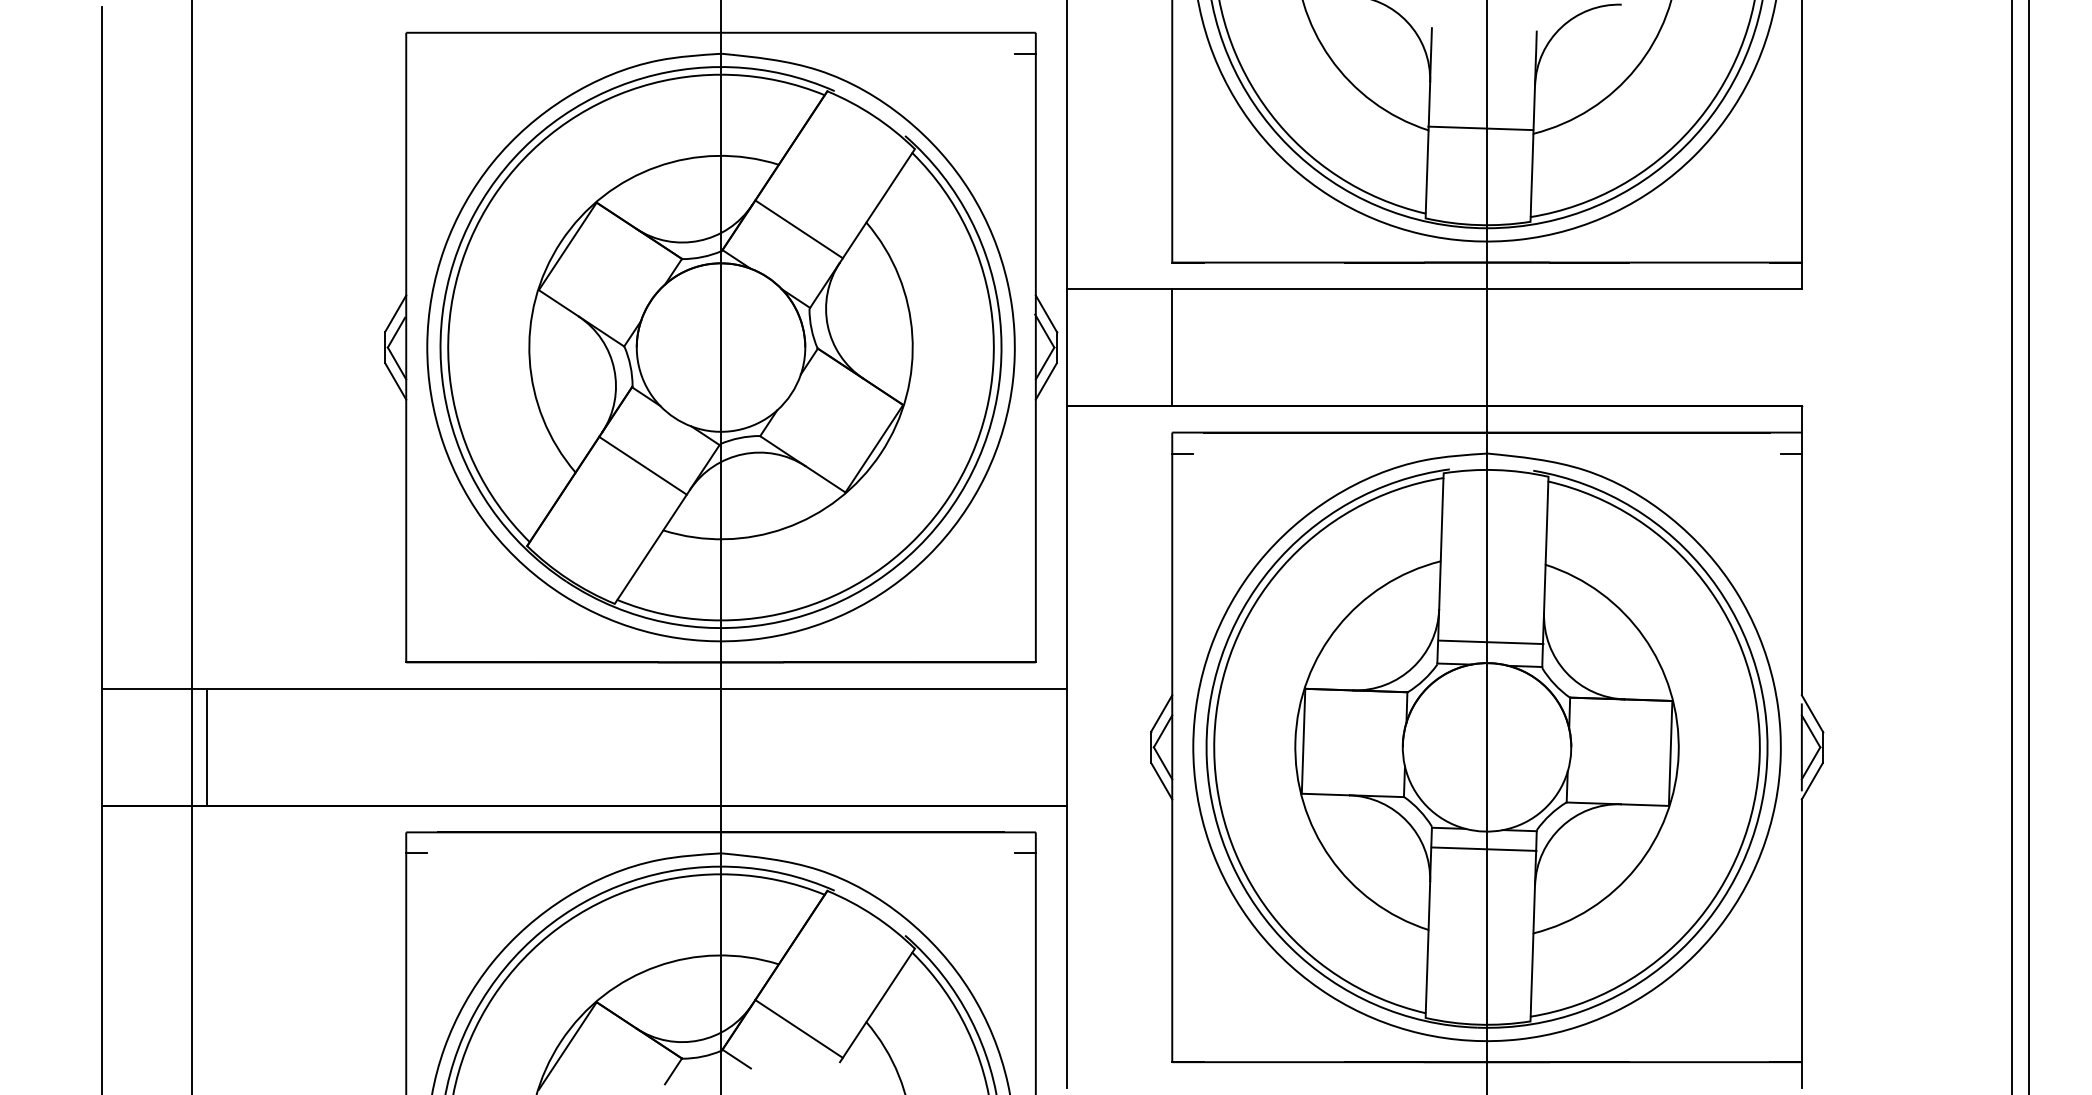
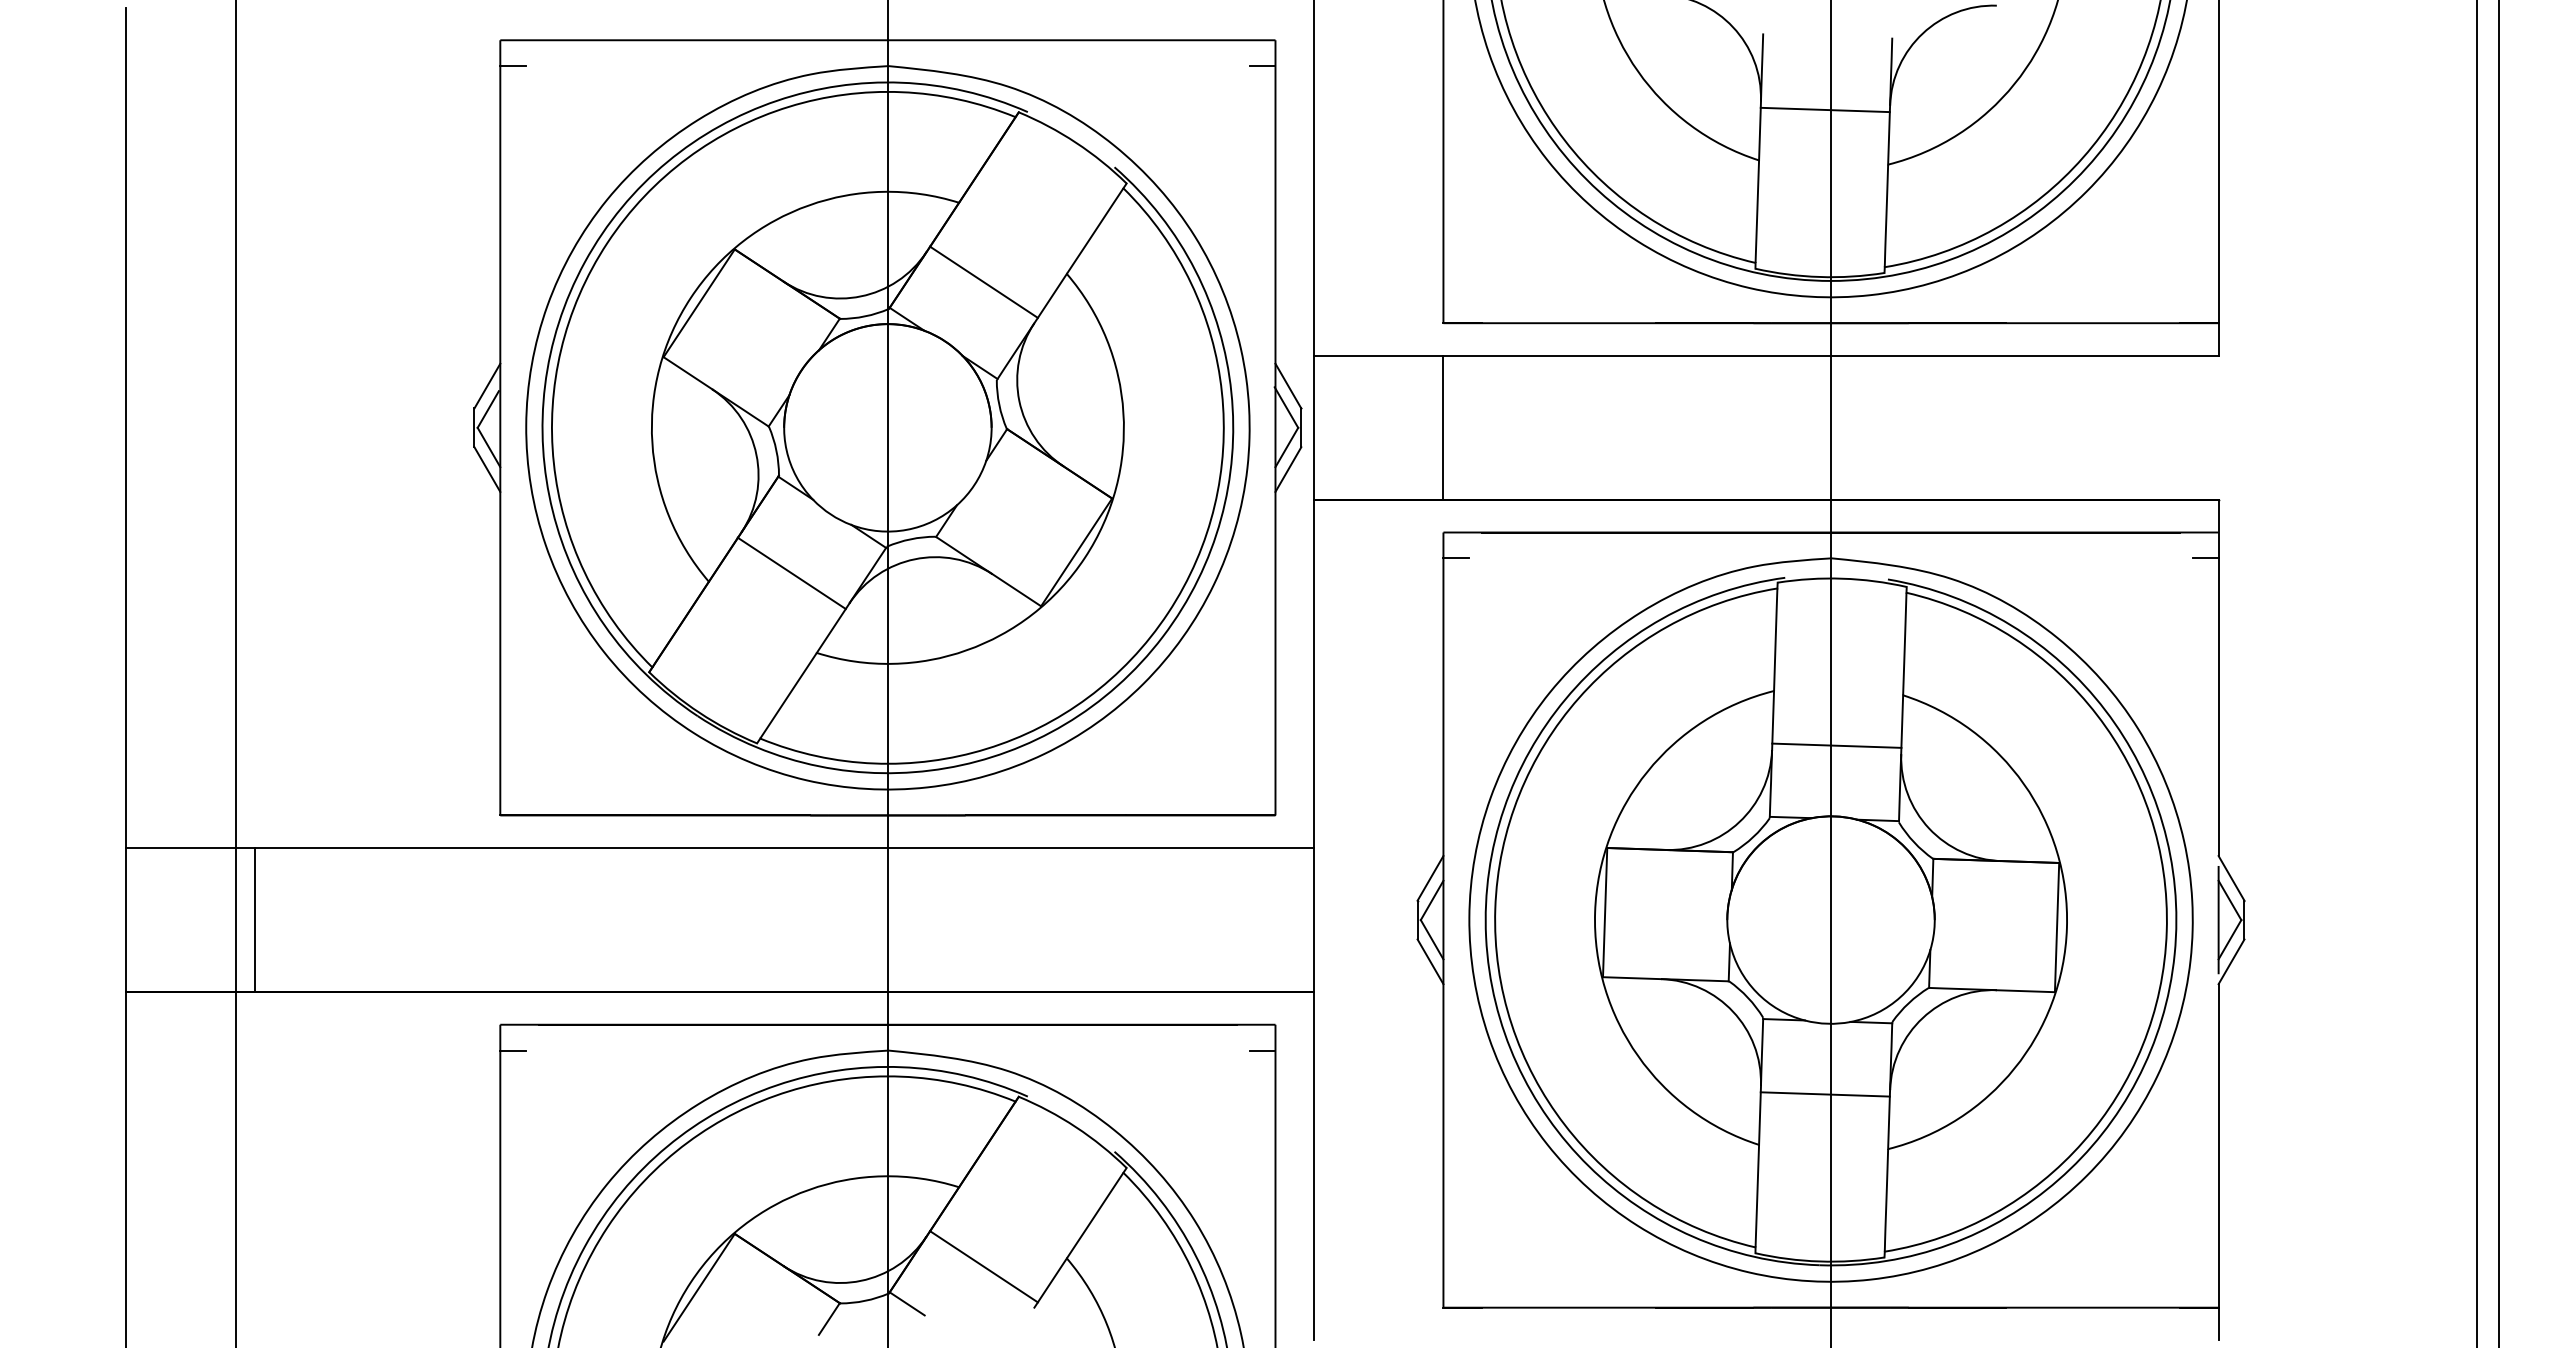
line: (416, 54) -> (513, 66), added
line: (1480, 127) -> (1824, 109), moved
line: (1490, 642) -> (1836, 745), moved
line: (1483, 849) -> (1824, 1094), moved

